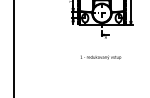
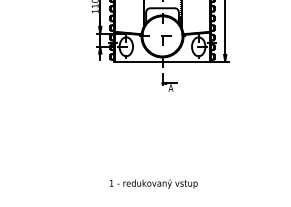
text: (101, 57) -> (155, 183), moved

